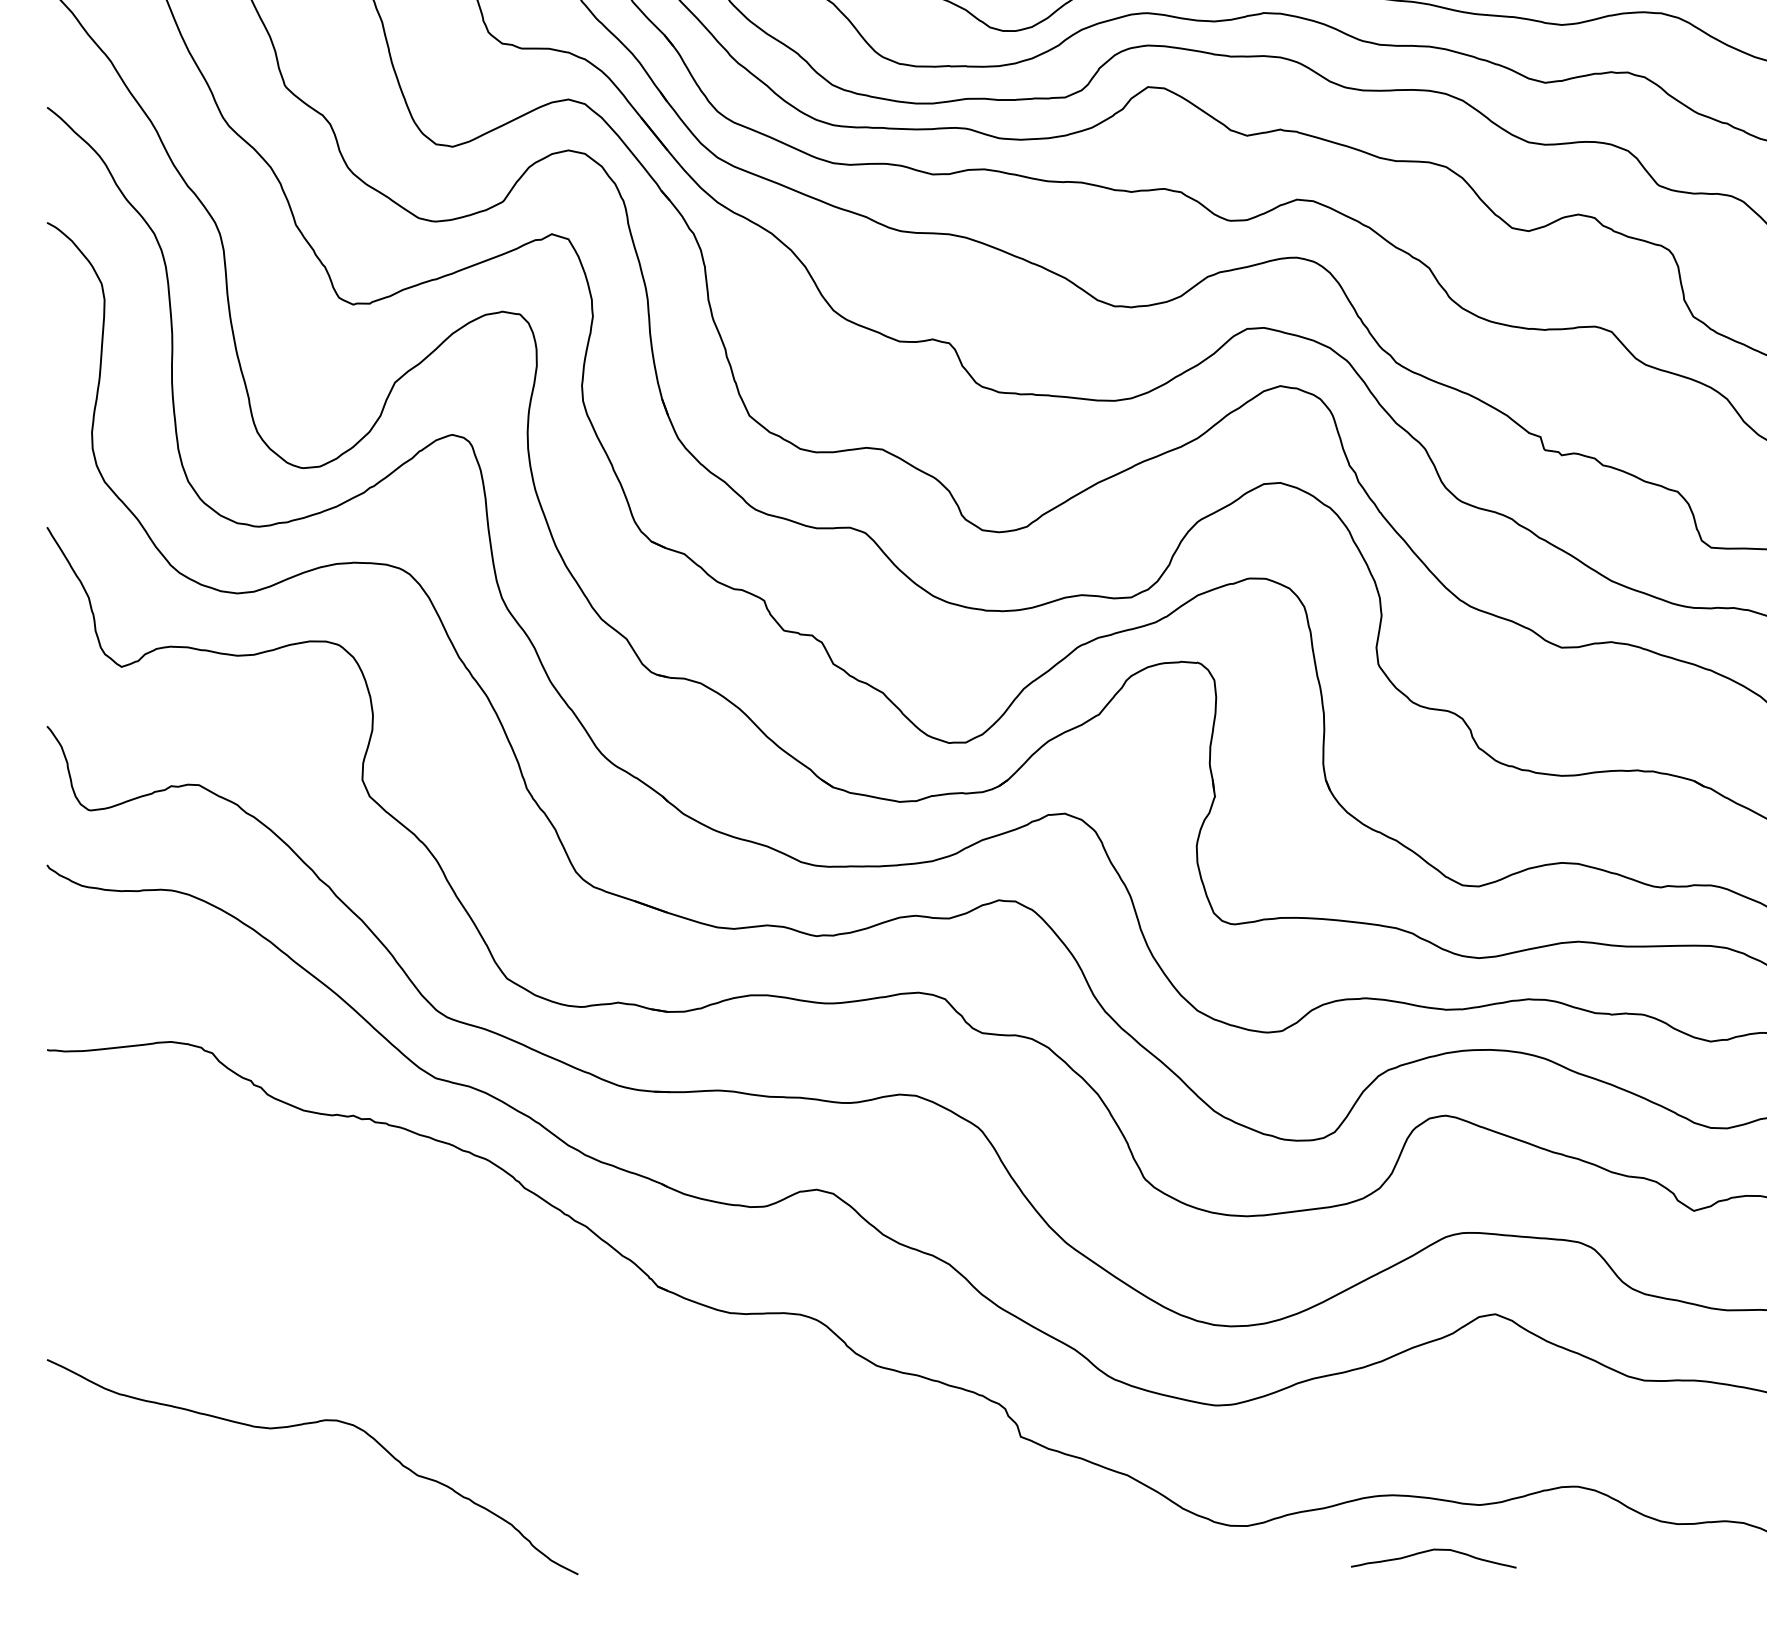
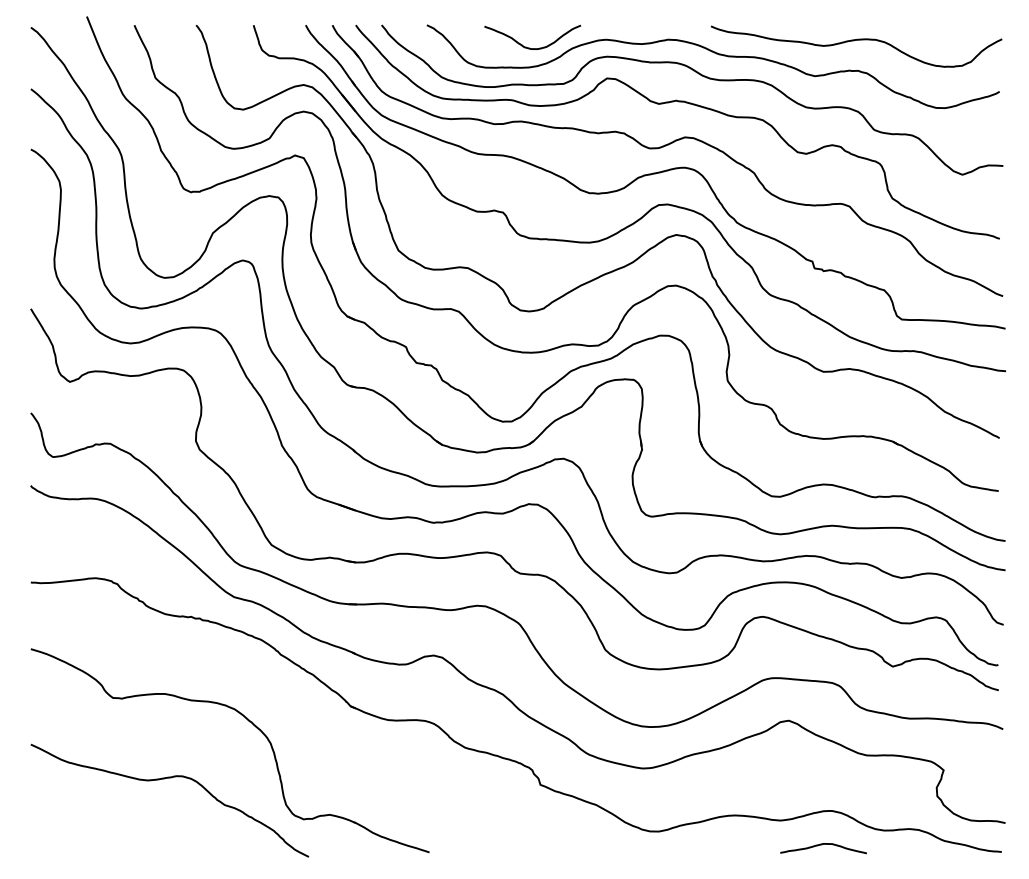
part: (464, 1317) -> (249, 722), added
curve: (1431, 1552) -> (822, 845), moved

